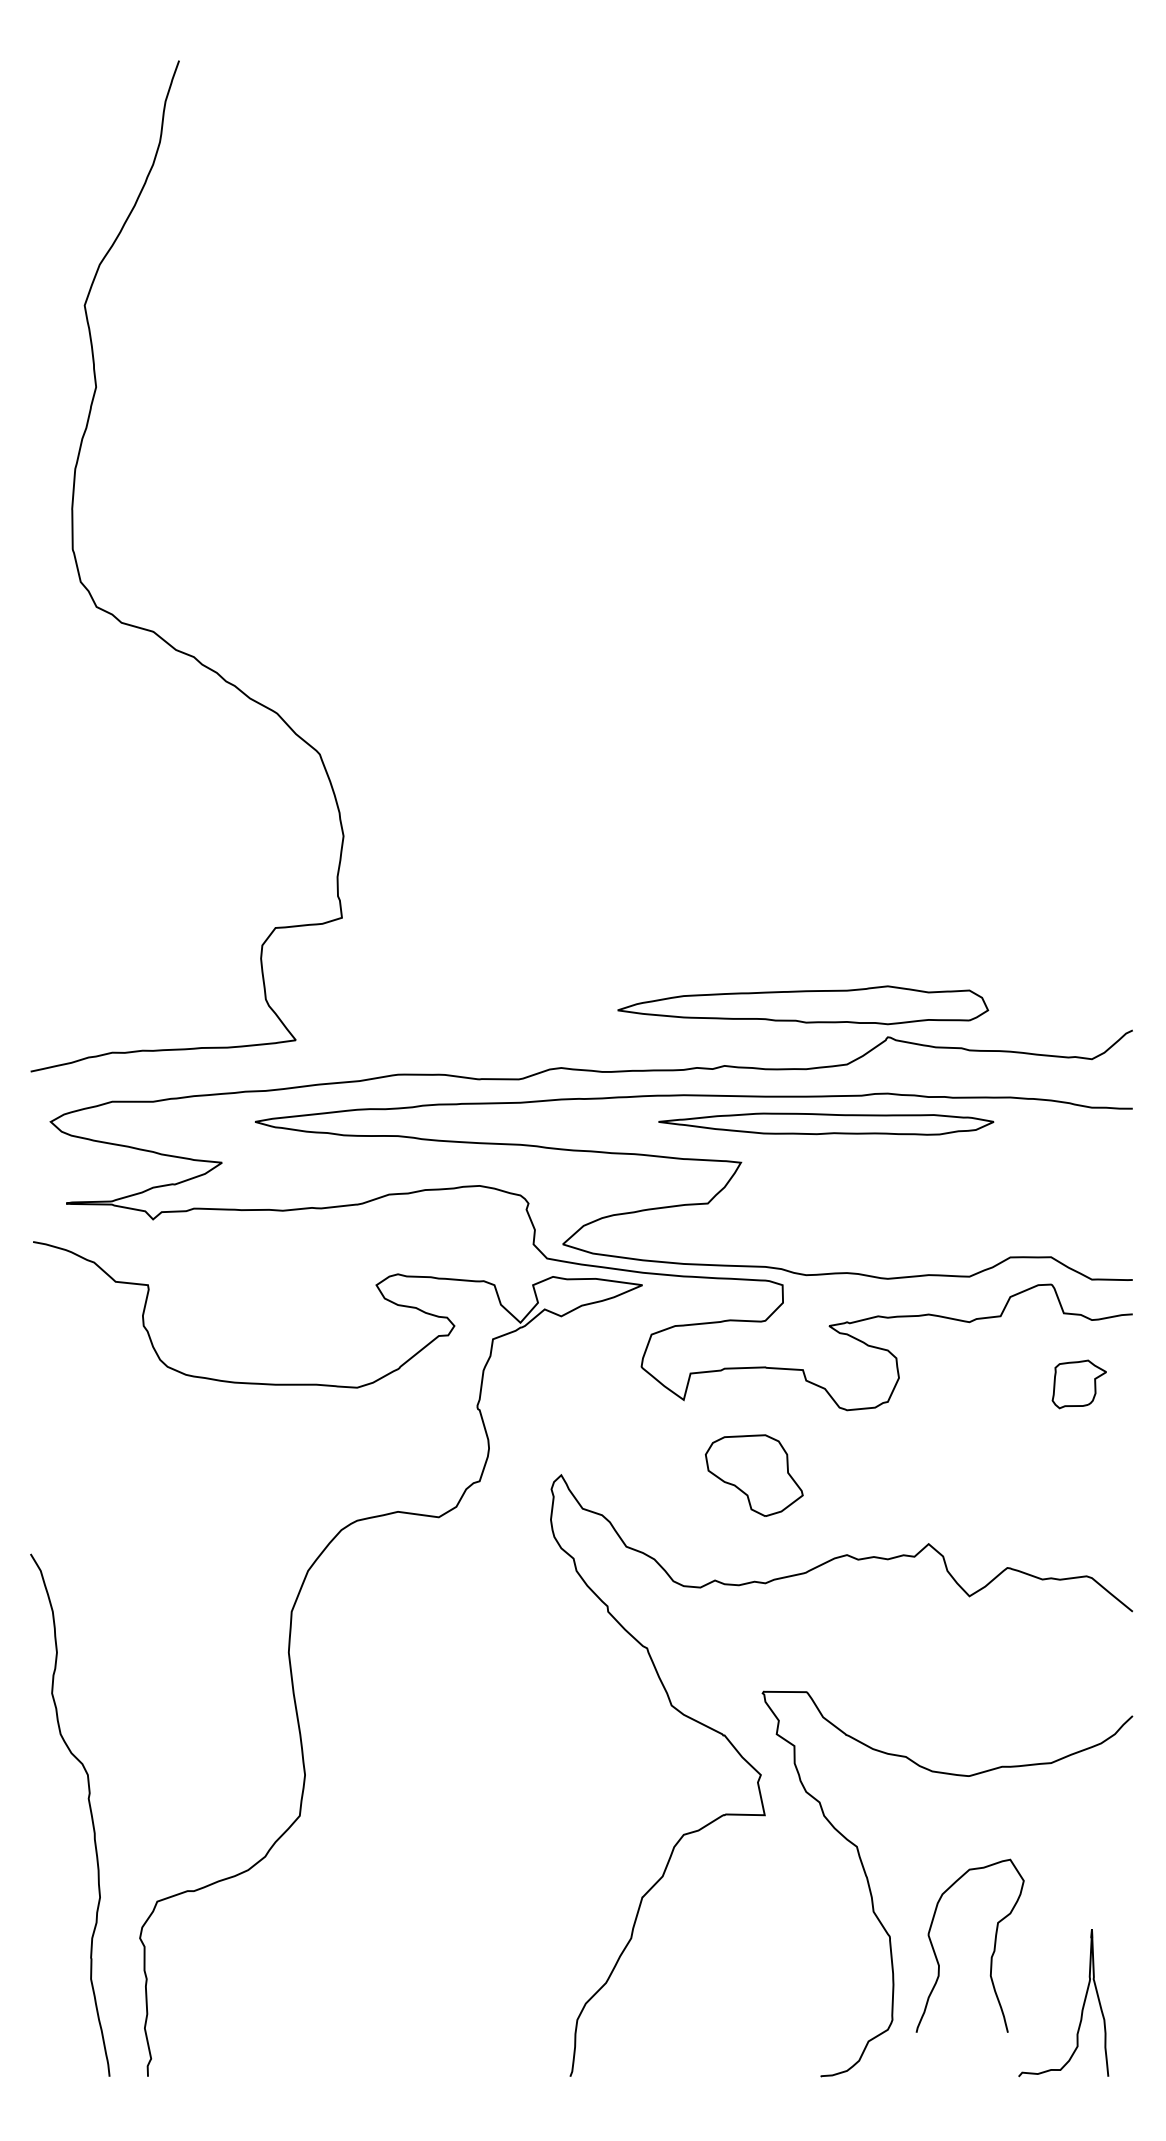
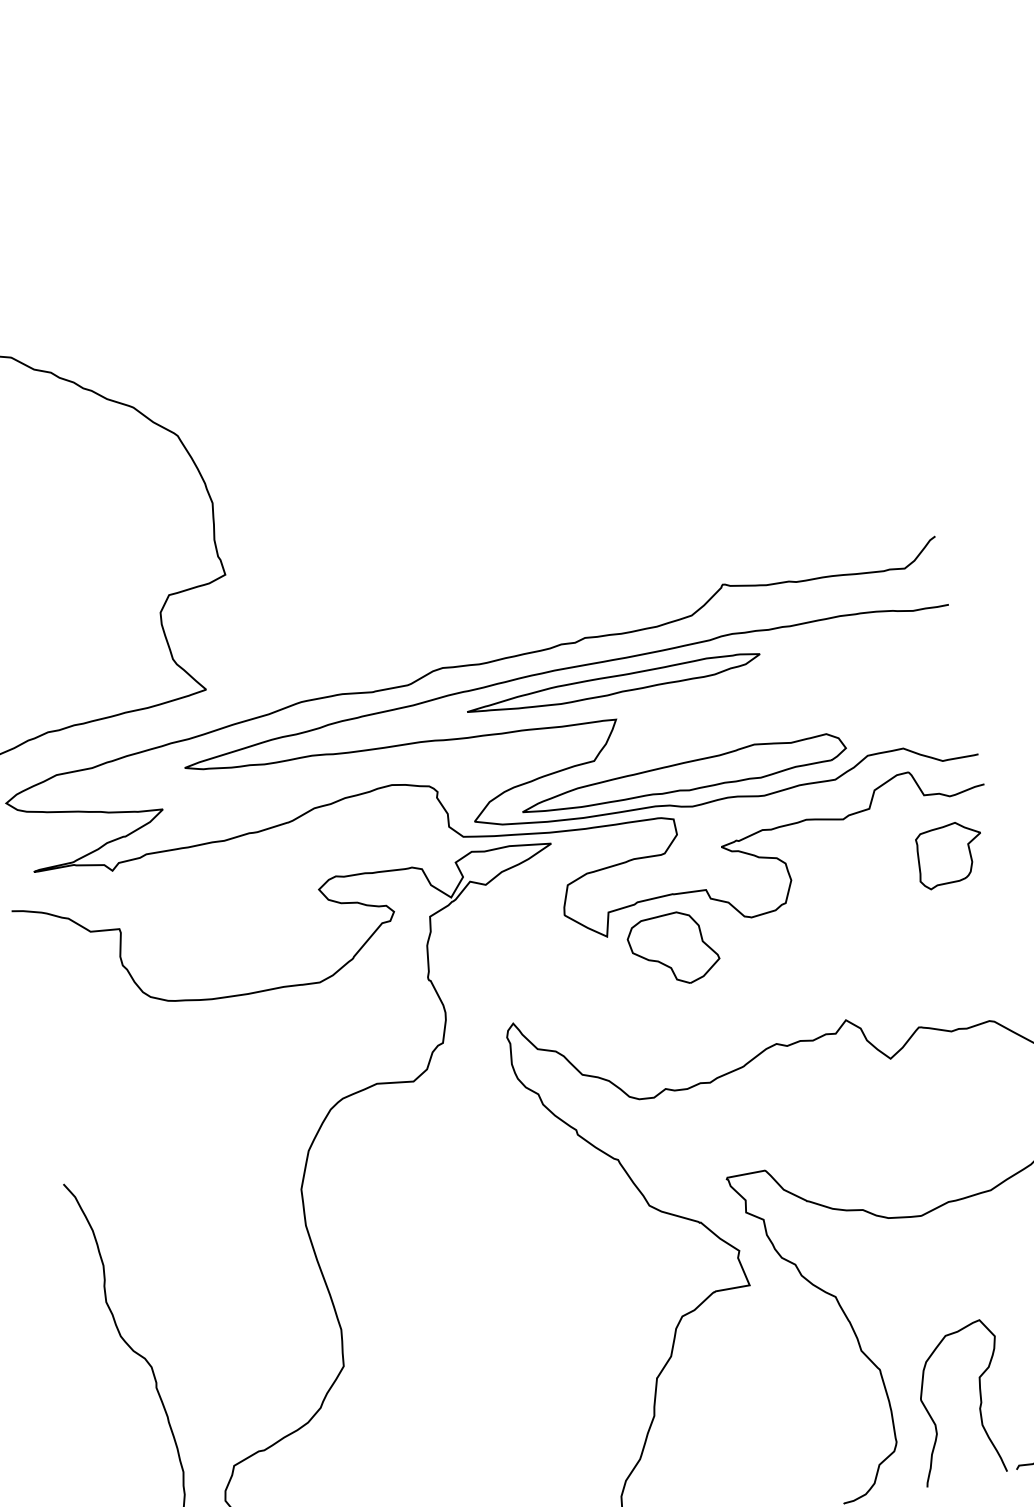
part: (803, 1005) -> (683, 775), moved
part: (826, 1123) -> (614, 684), moved
part: (1079, 1384) -> (950, 854), size x1.43
part: (753, 1475) -> (672, 949), moved
curve: (992, 1952) -> (979, 1404), moved

